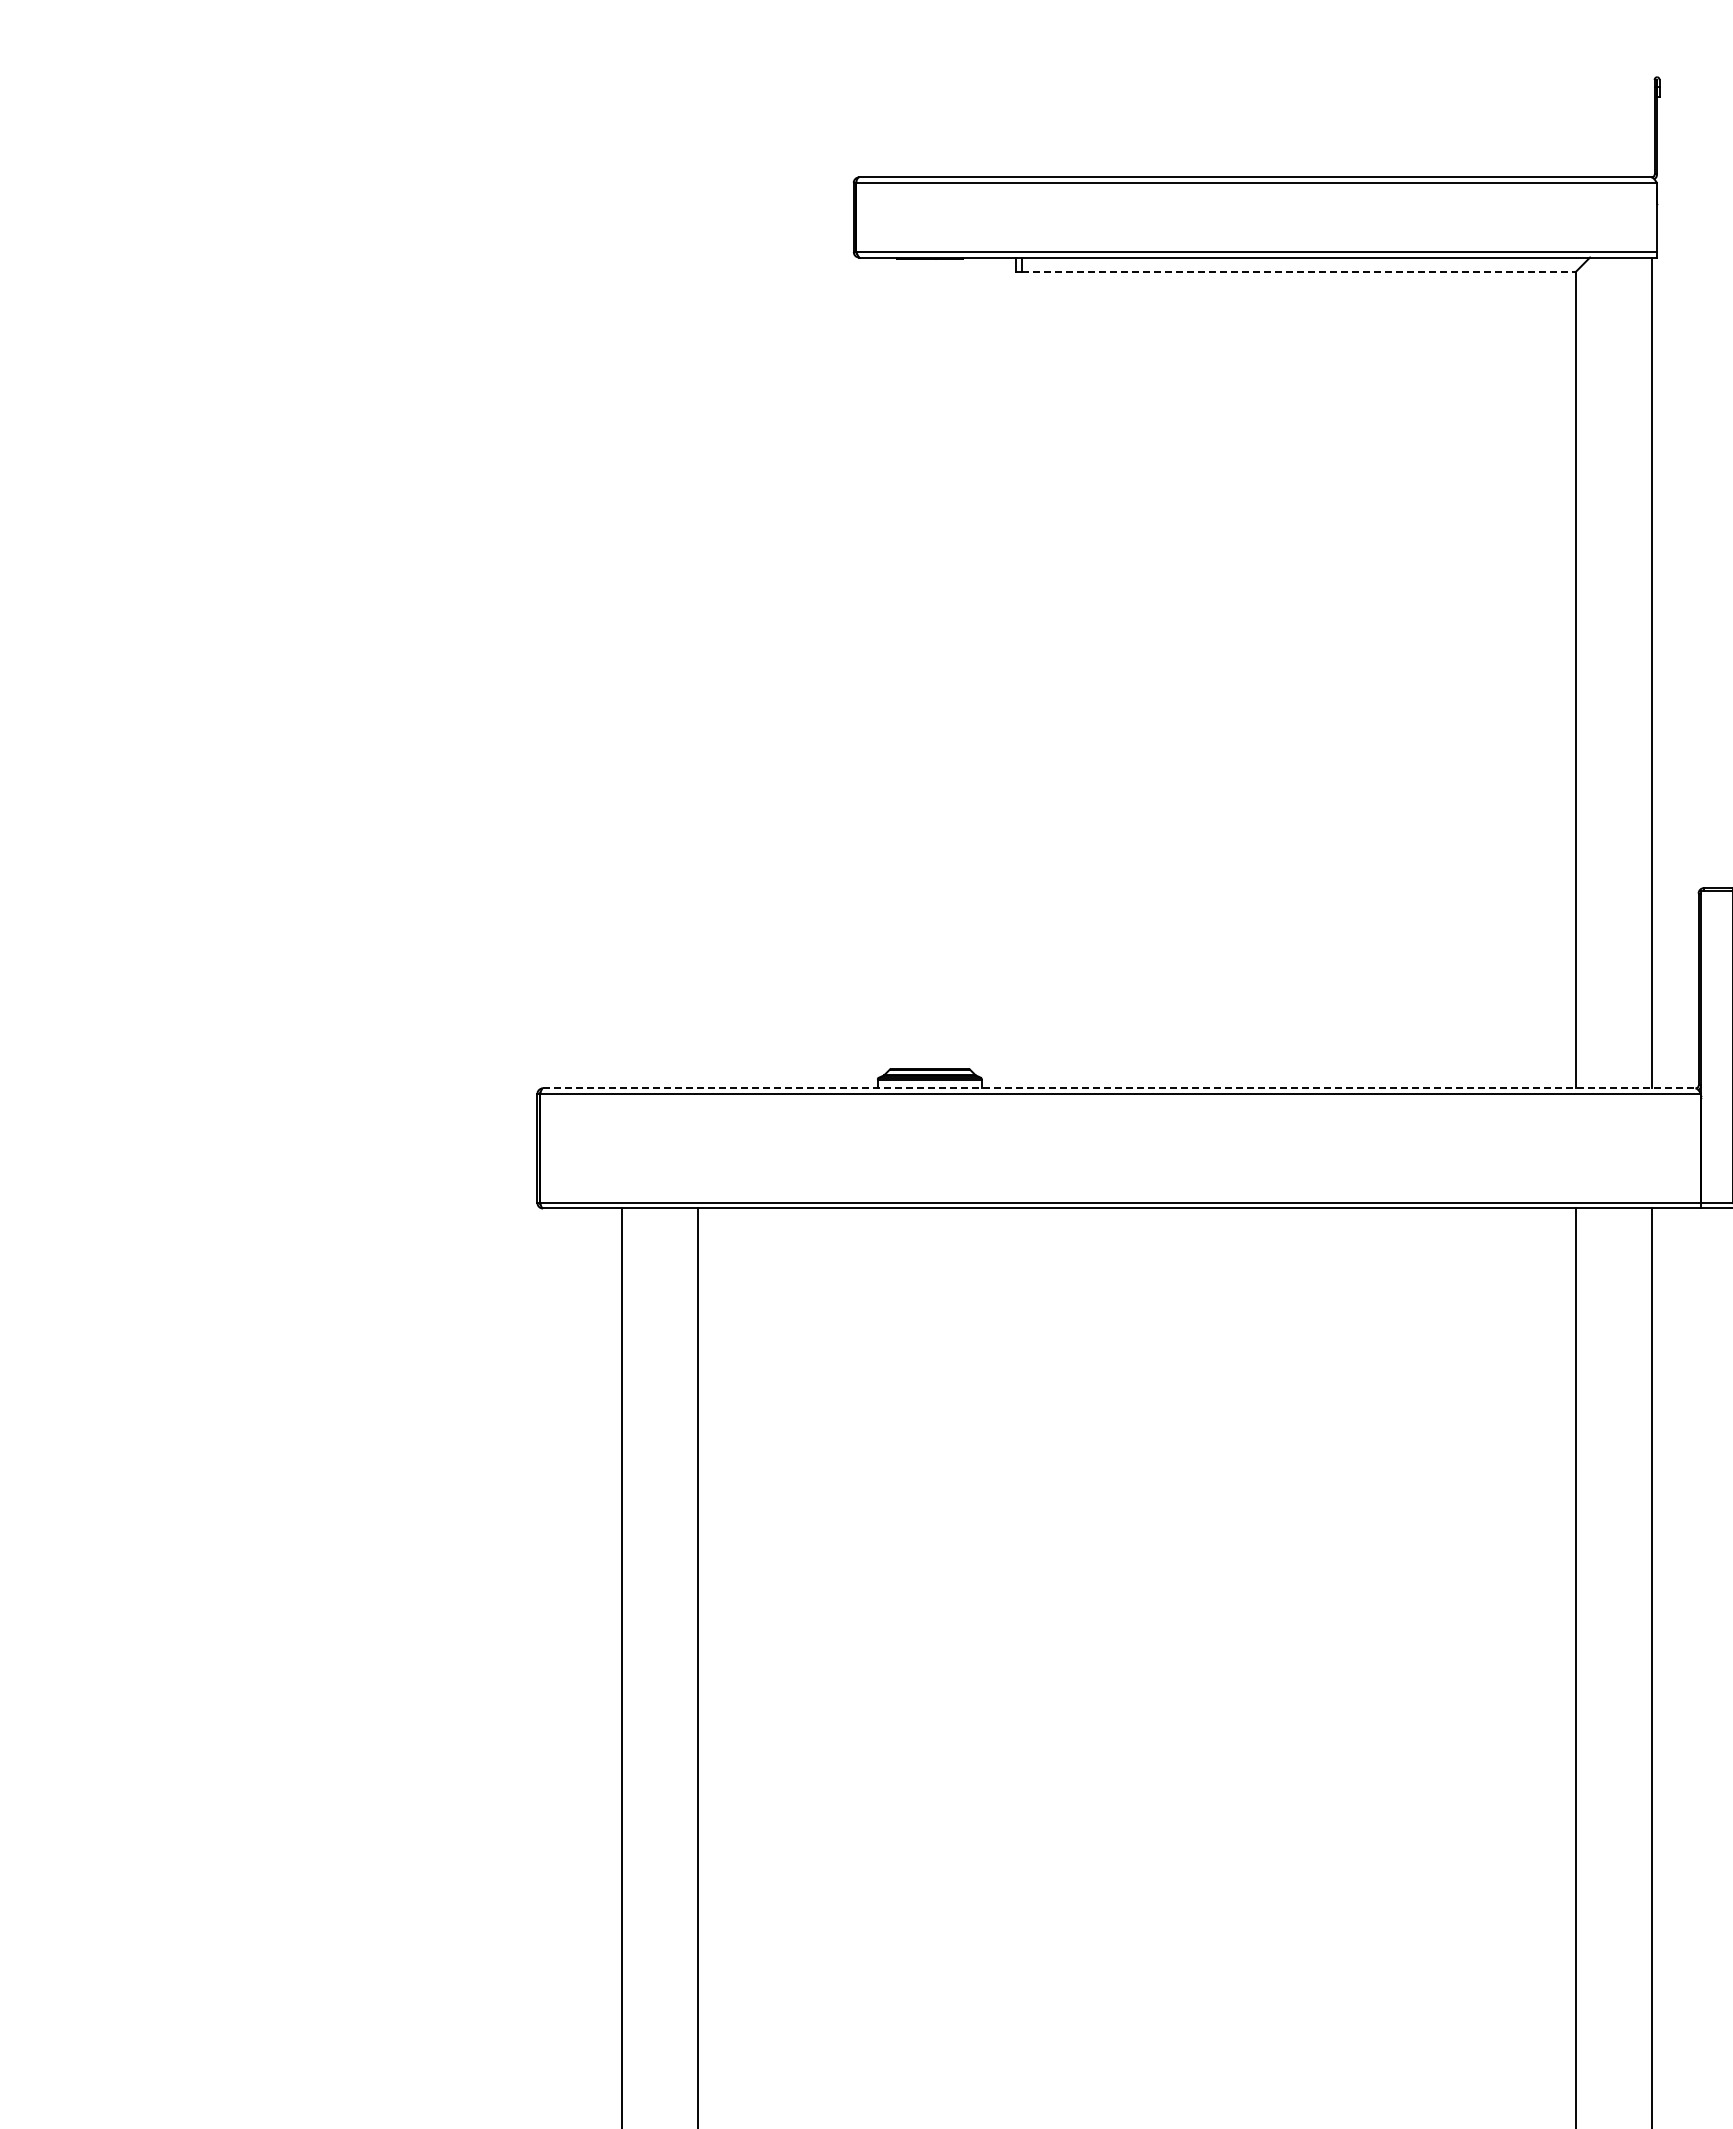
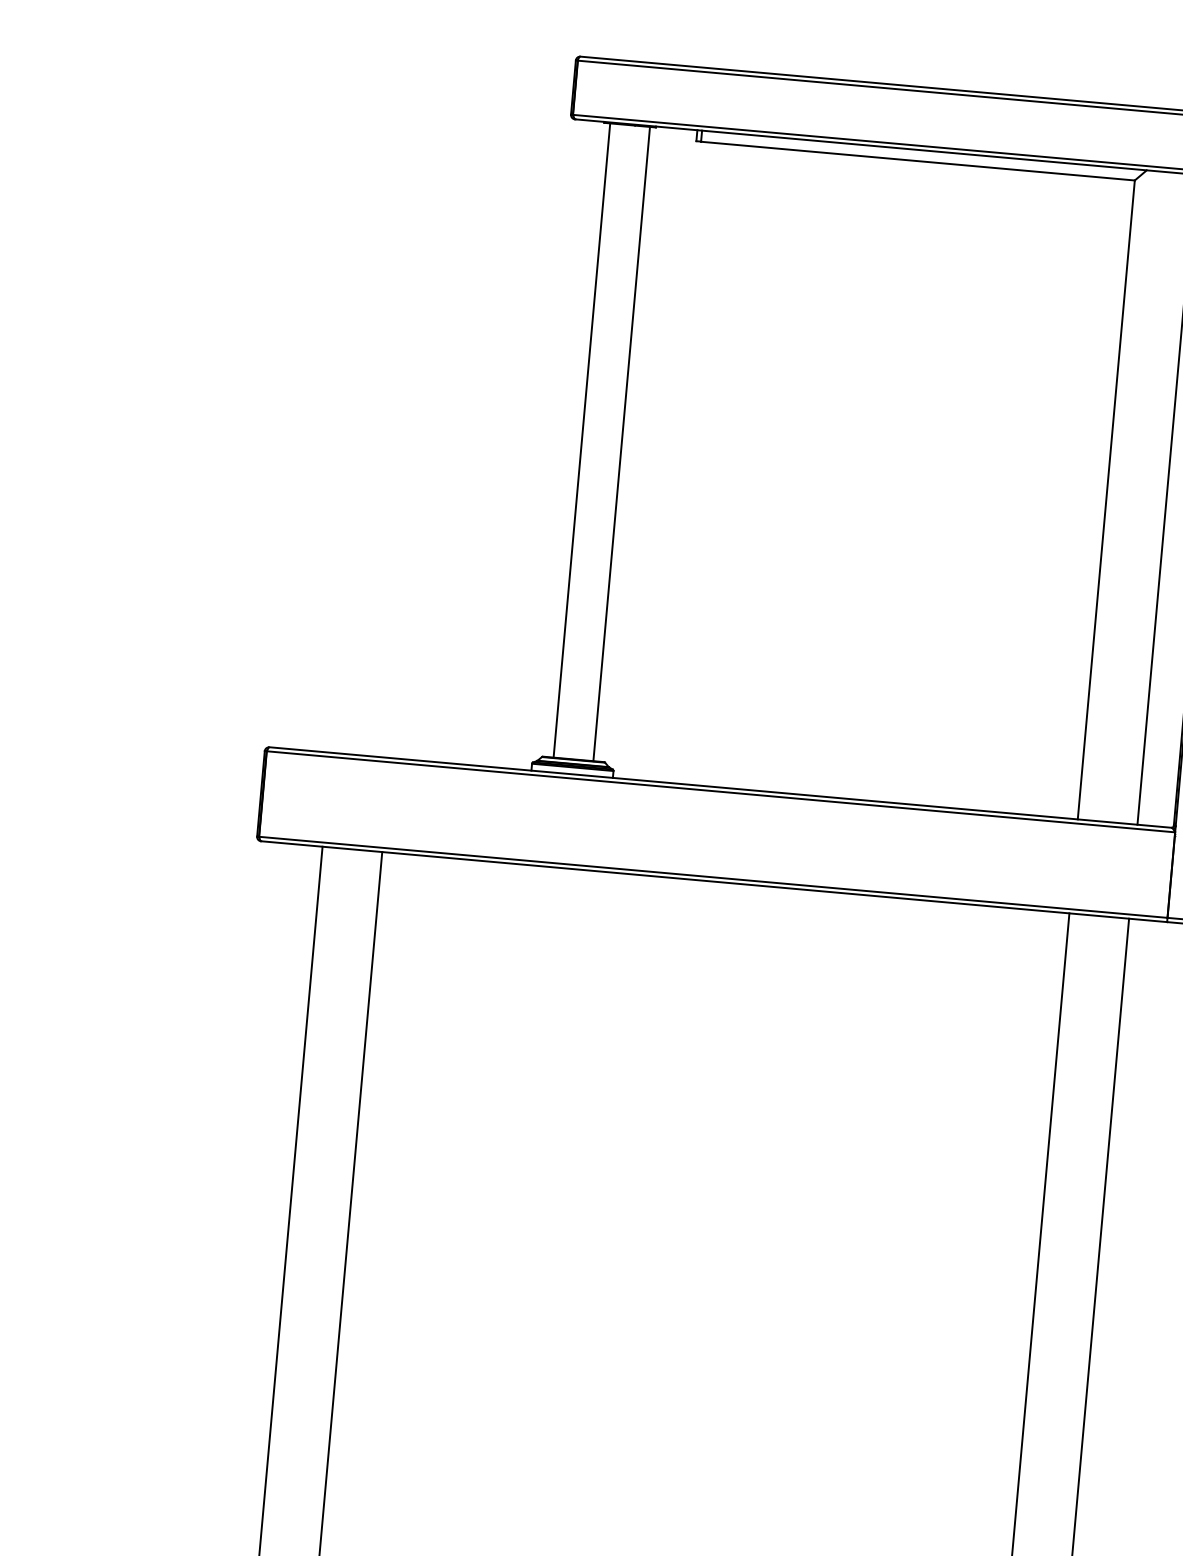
line: (1299, 271) -> (918, 161), dashed -> solid
line: (904, 663) -> (582, 440), added
line: (955, 663) -> (621, 443), added
line: (1119, 1088) -> (720, 787), dashed -> solid

